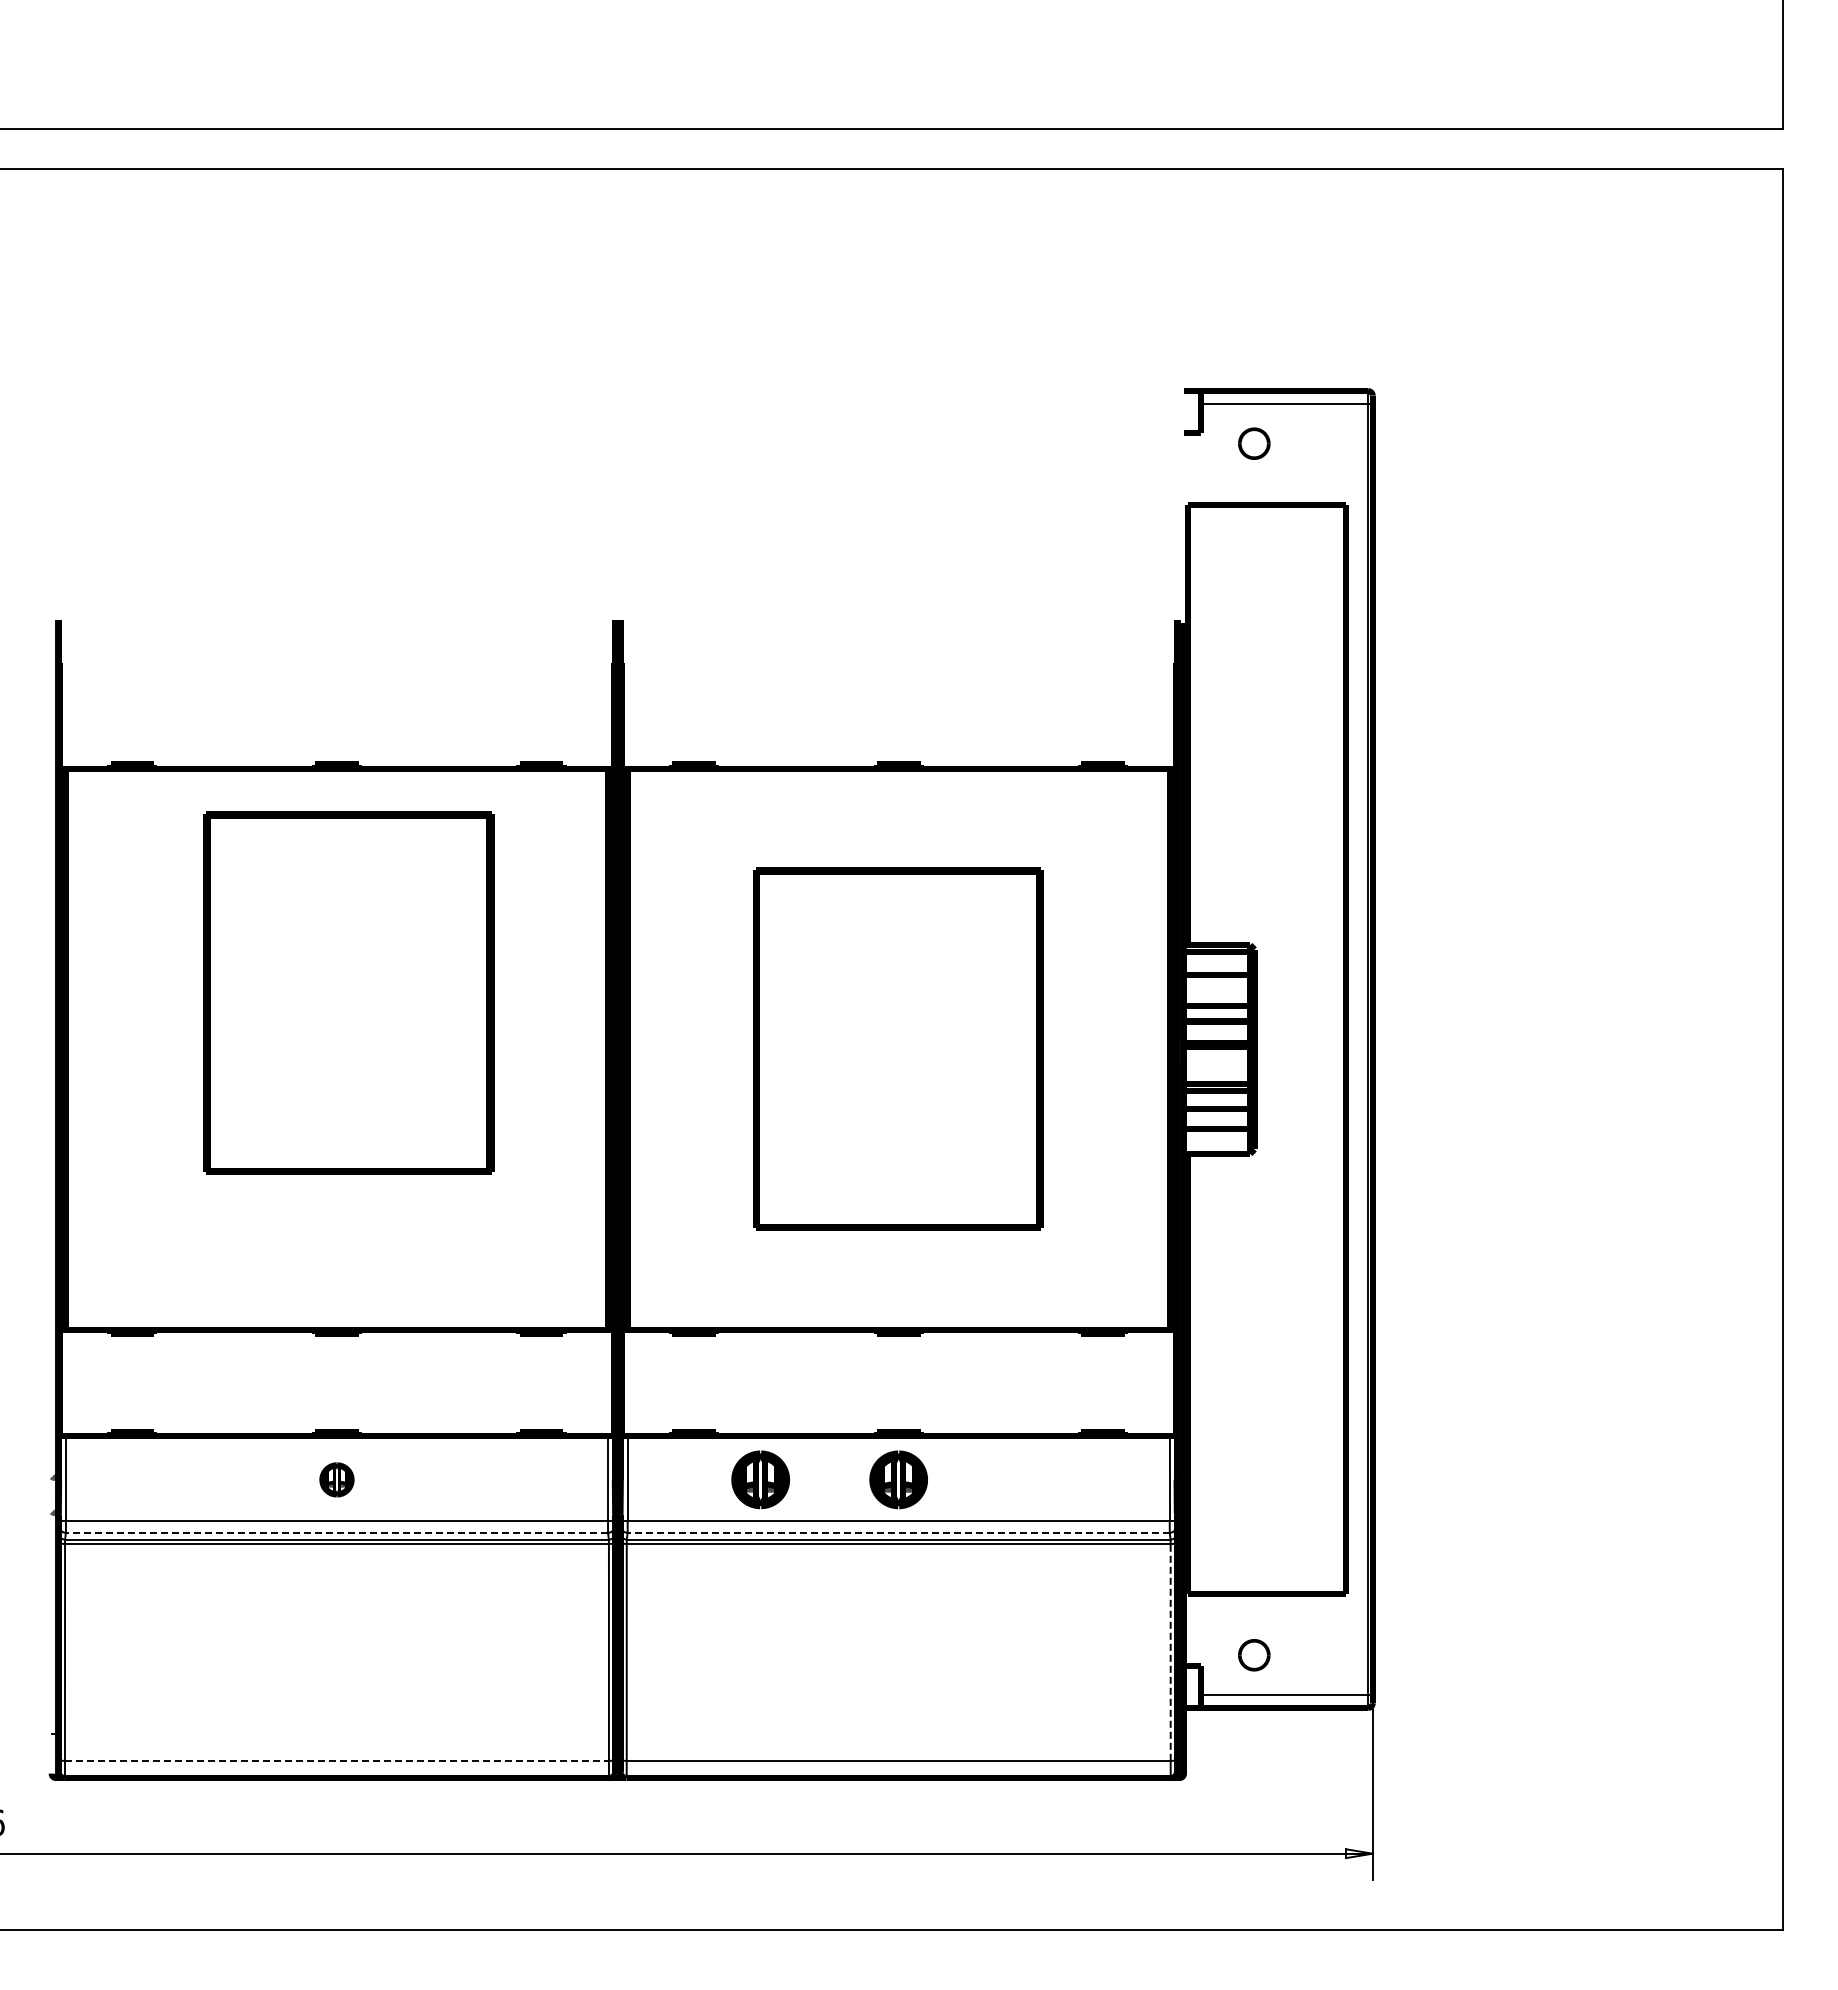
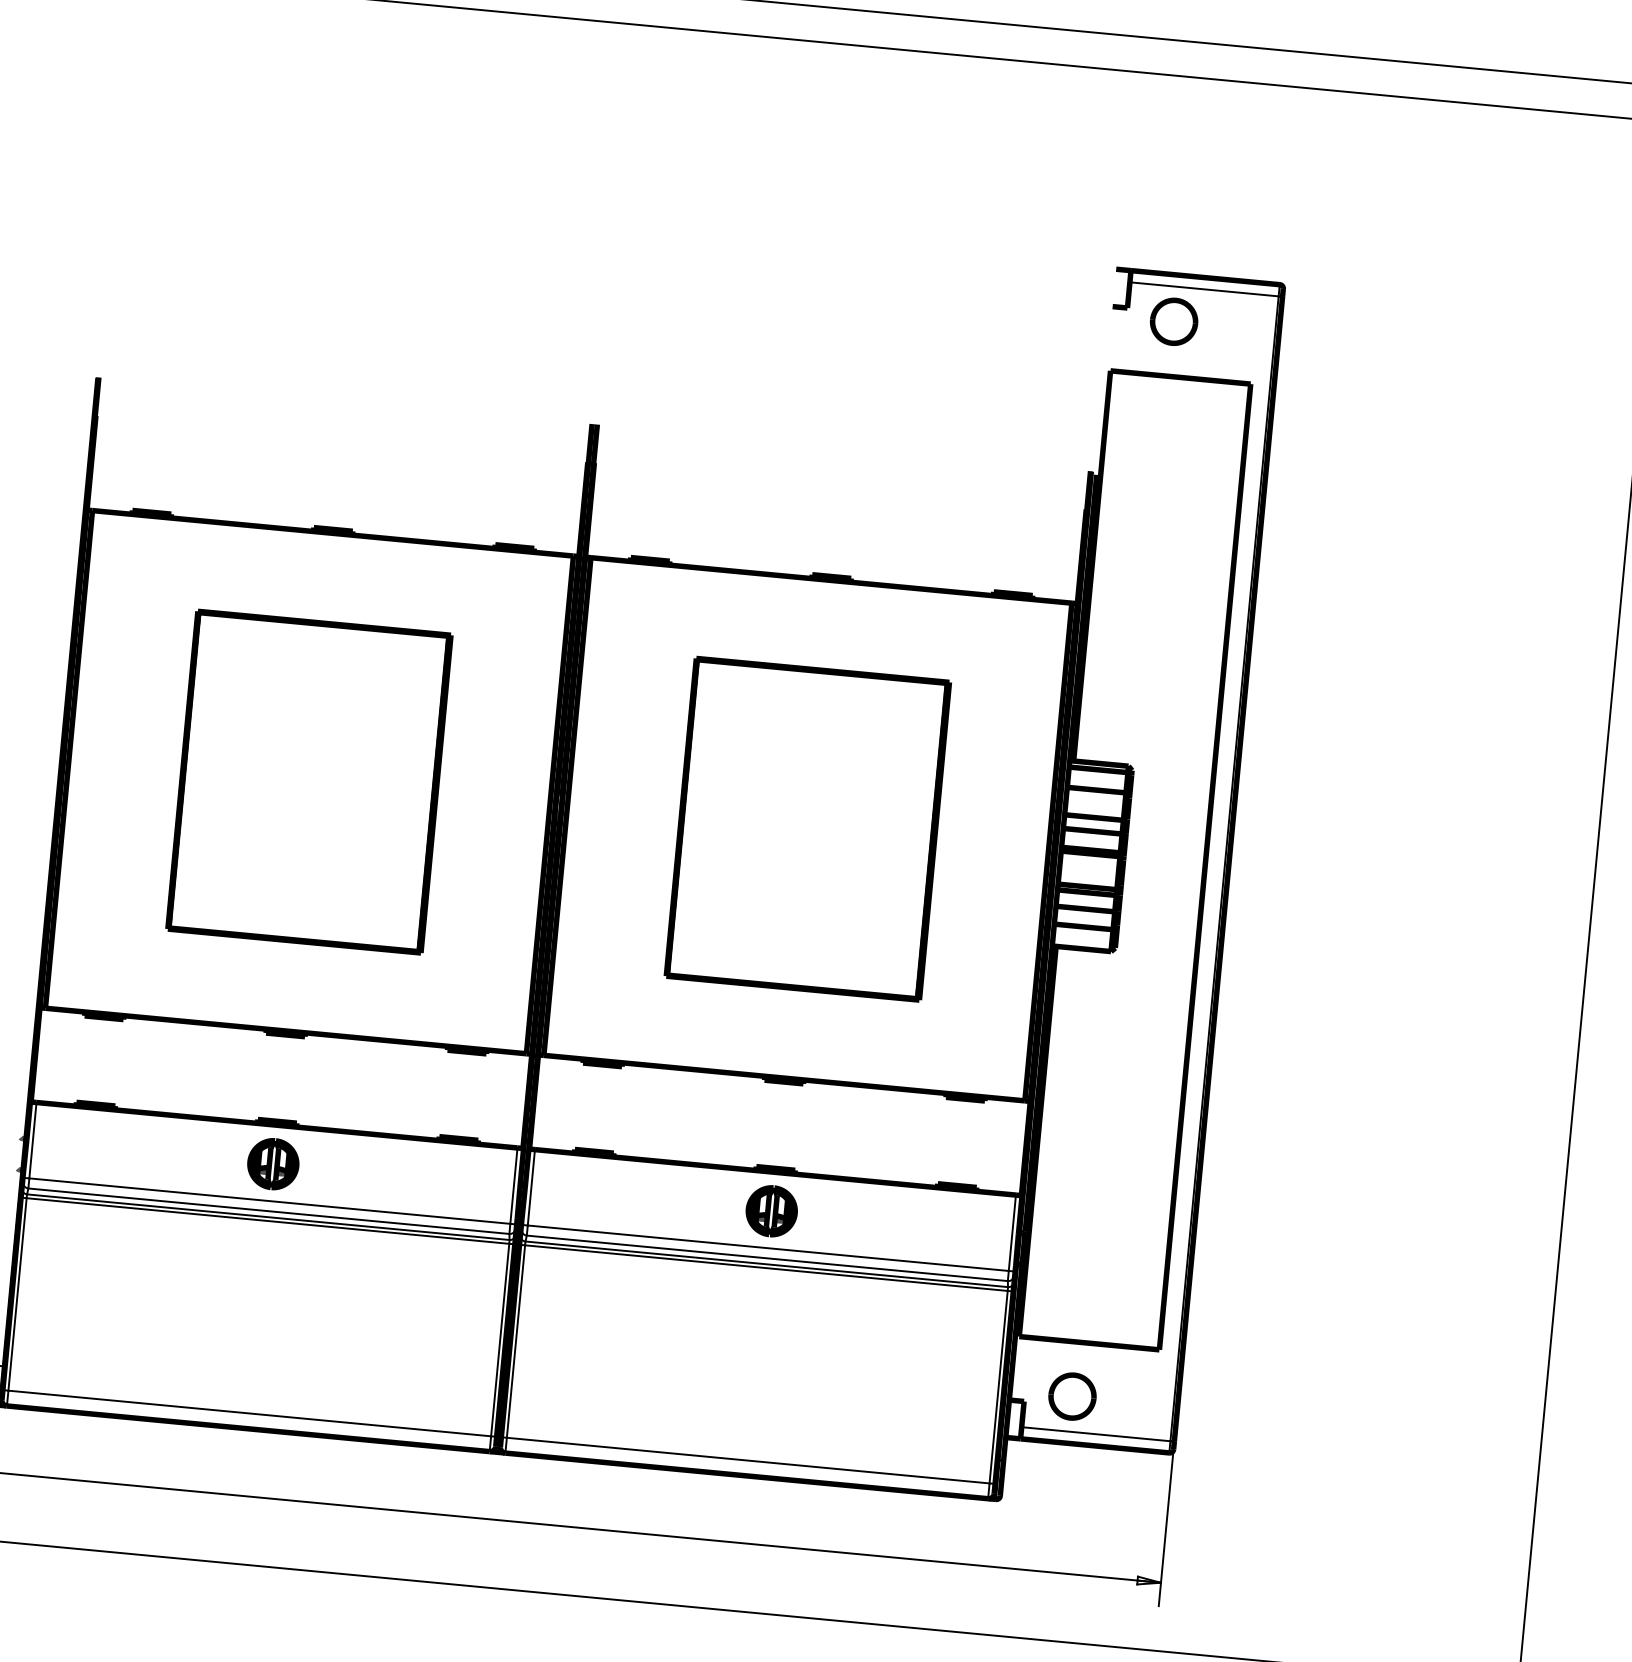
part: (1254, 443) -> (1174, 321), size x1.67
part: (348, 992) -> (309, 781), moved
part: (336, 1479) -> (272, 1163), size x1.67
part: (760, 1479) -> (649, 1199), removed
line: (336, 1532) -> (268, 1210), dashed -> solid
line: (898, 1532) -> (767, 1257), dashed -> solid
line: (1170, 1651) -> (998, 1386), dashed -> solid
part: (1254, 1655) -> (1072, 1396), size x1.67
line: (336, 1760) -> (249, 1413), dashed -> solid

